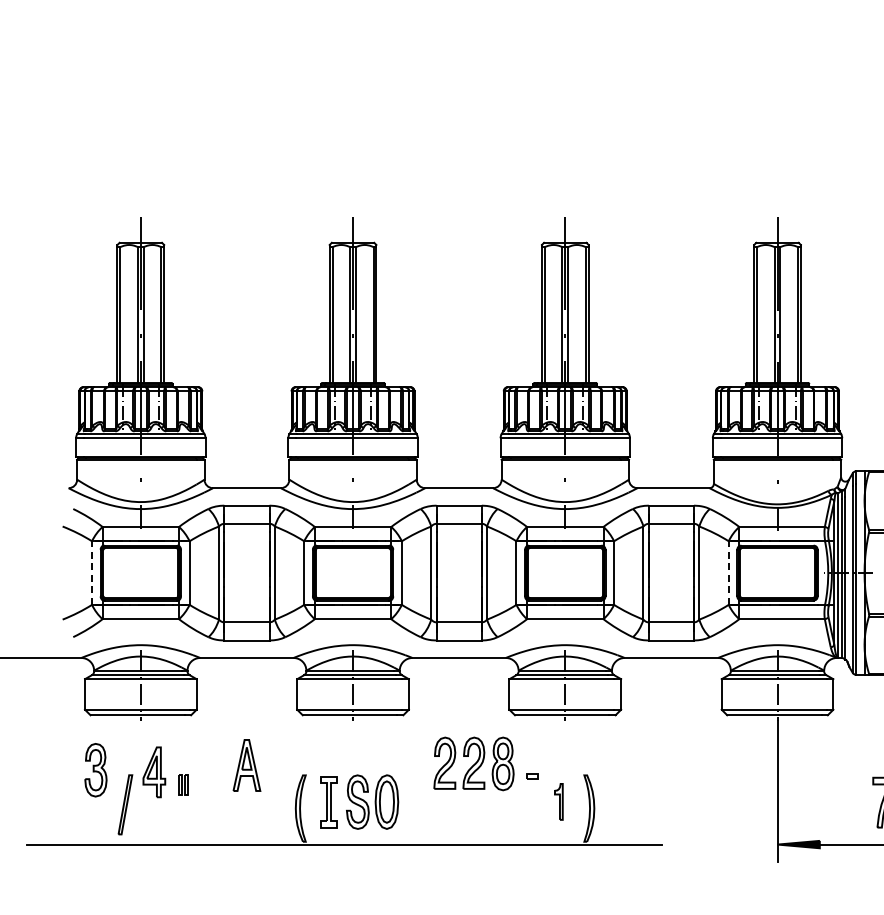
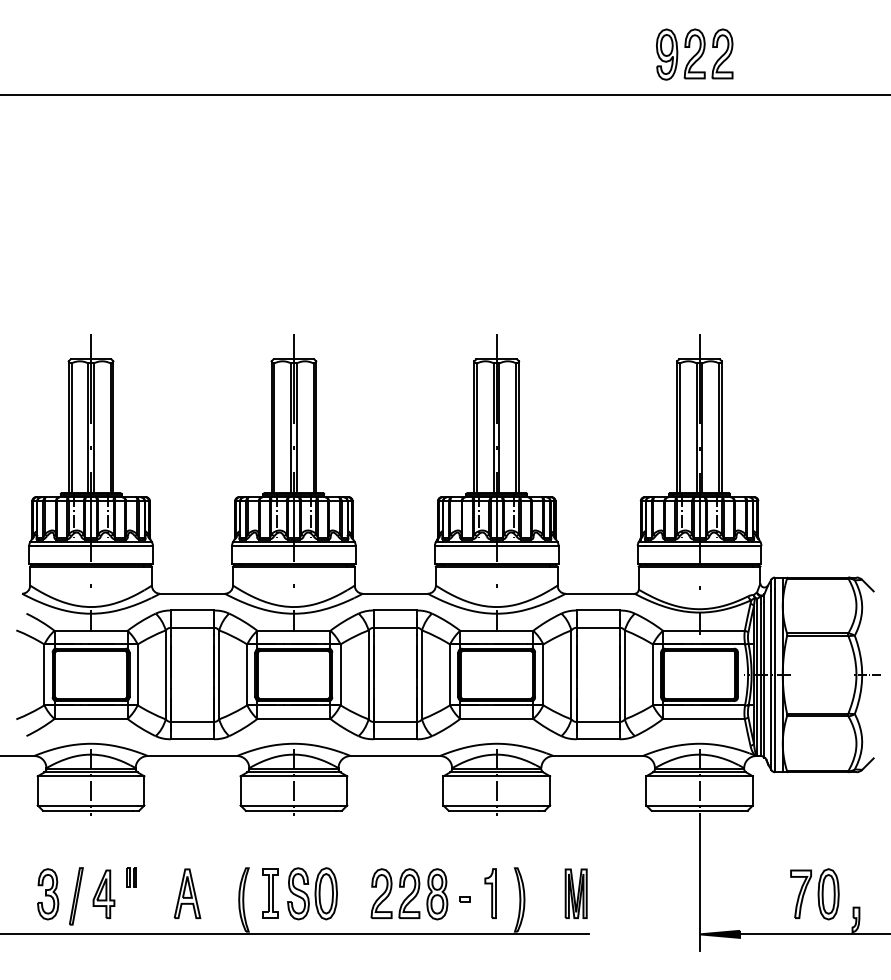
line: (92, 572) -> (44, 674), dashed -> solid
line: (728, 572) -> (652, 674), dashed -> solid
part: (474, 764) -> (409, 894), moved
part: (246, 765) -> (187, 893), moved
part: (96, 770) -> (48, 894), moved
part: (153, 771) -> (103, 893), moved
part: (531, 776) -> (464, 899), moved
part: (558, 801) -> (490, 893), size x1.43
part: (647, 801) -> (575, 893), added

